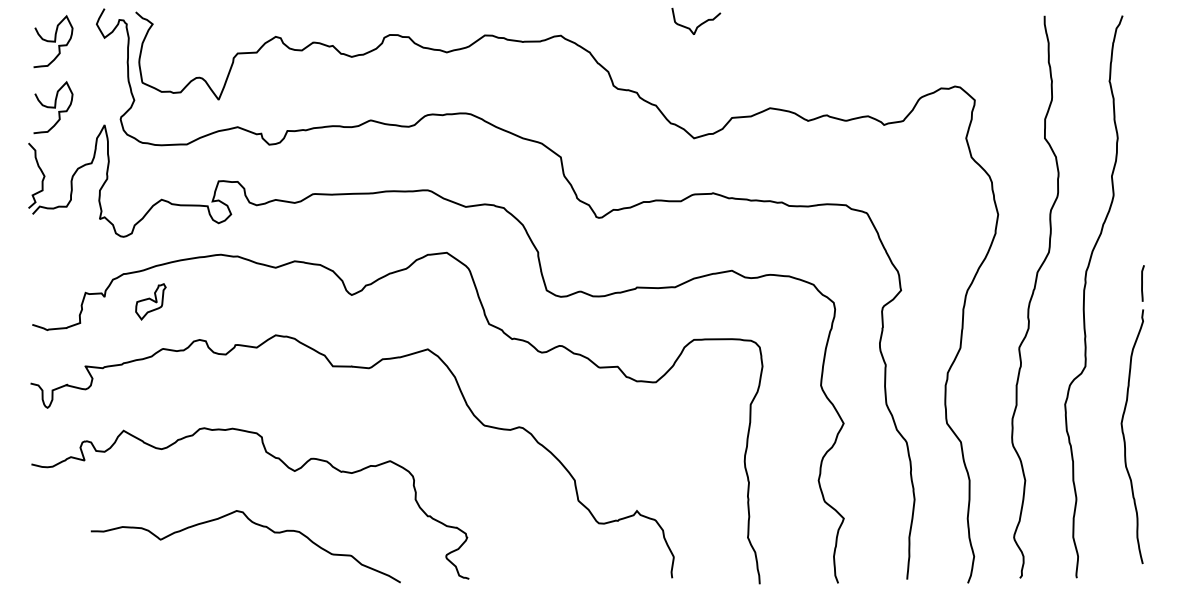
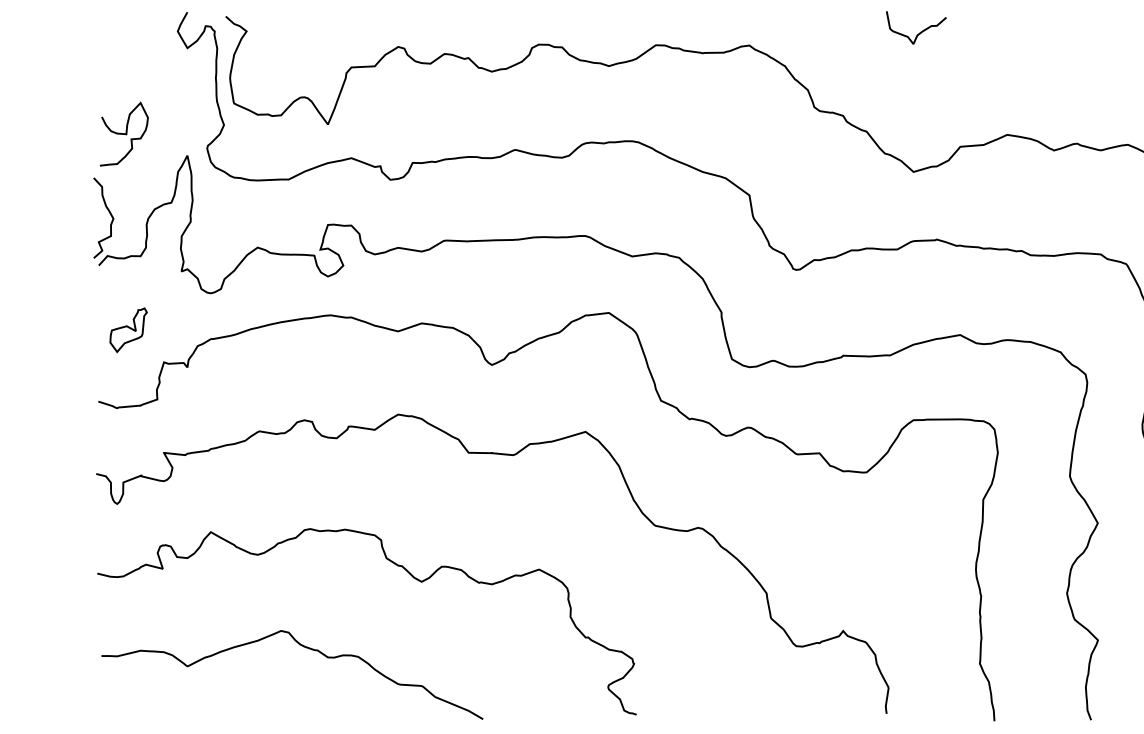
curve: (53, 41) -> (124, 52), removed
part: (150, 301) -> (128, 329), moved
curve: (254, 524) -> (303, 647), moved

